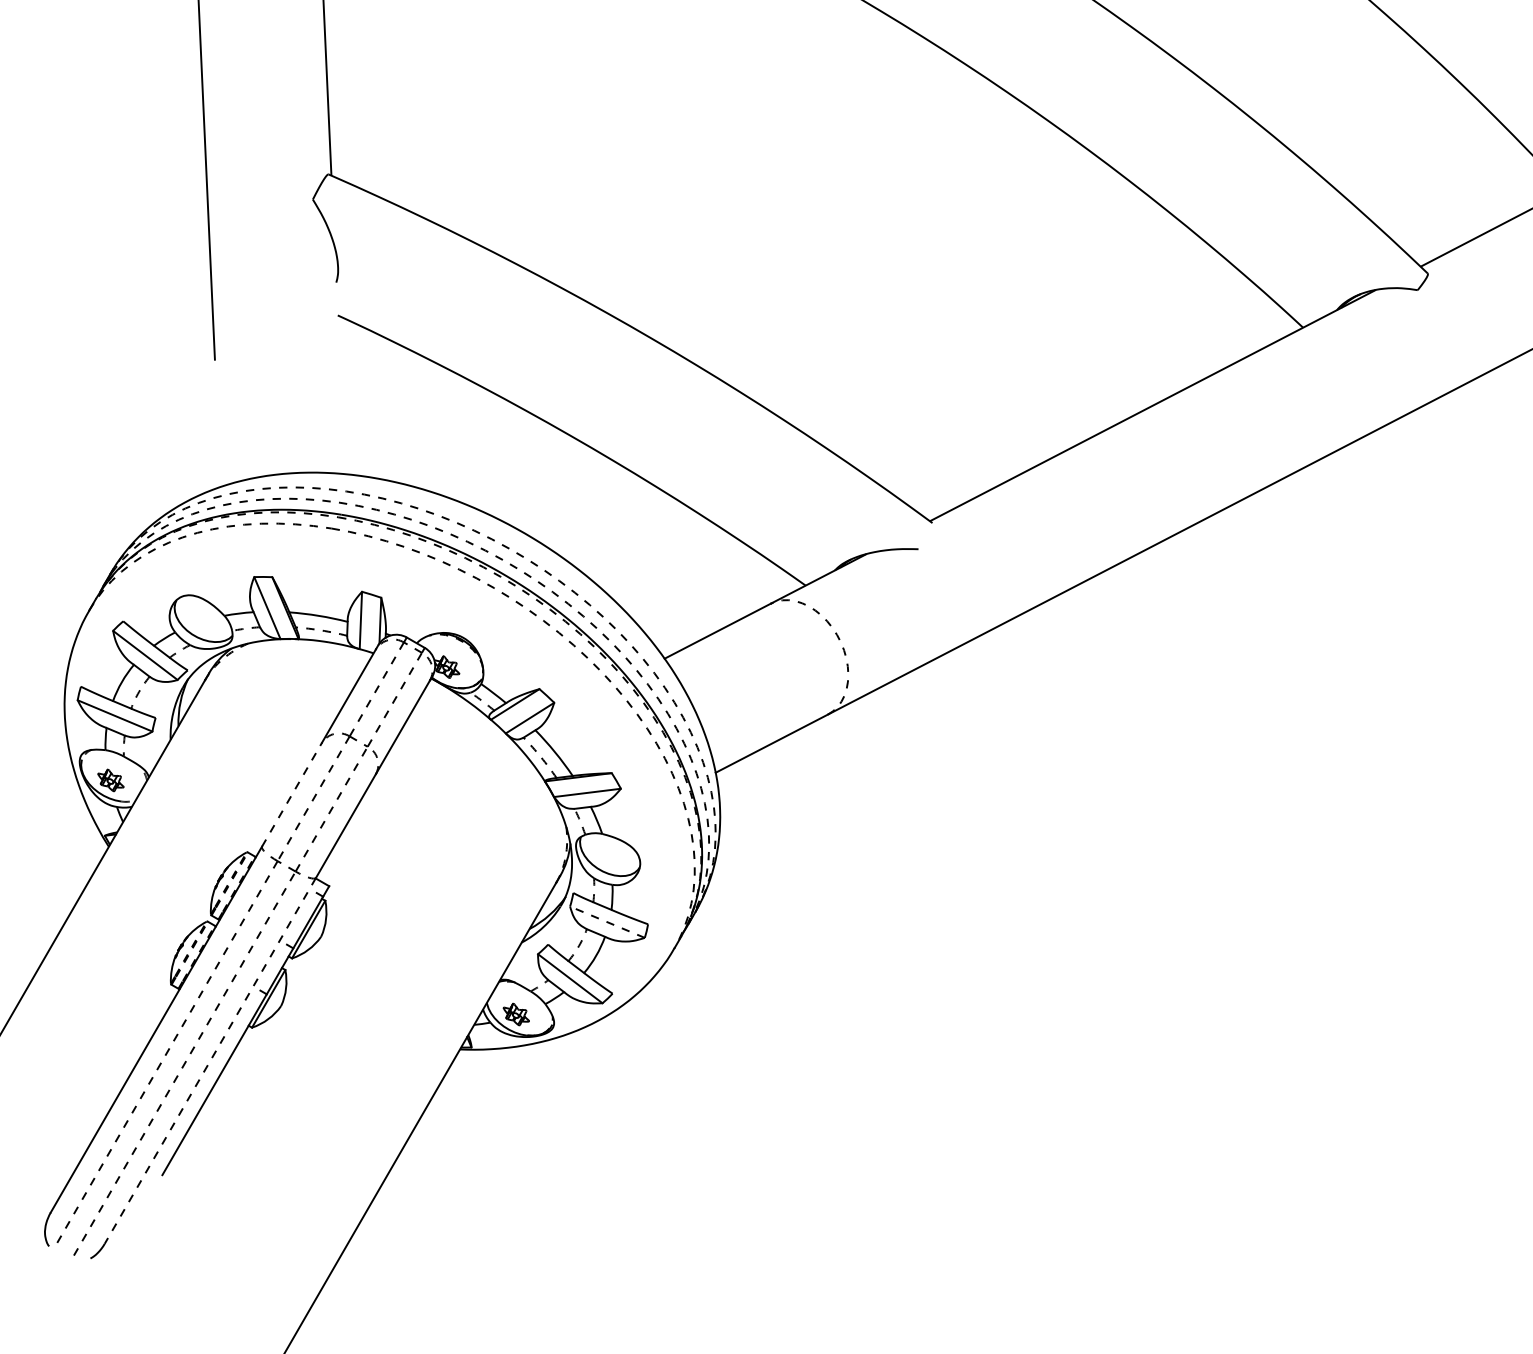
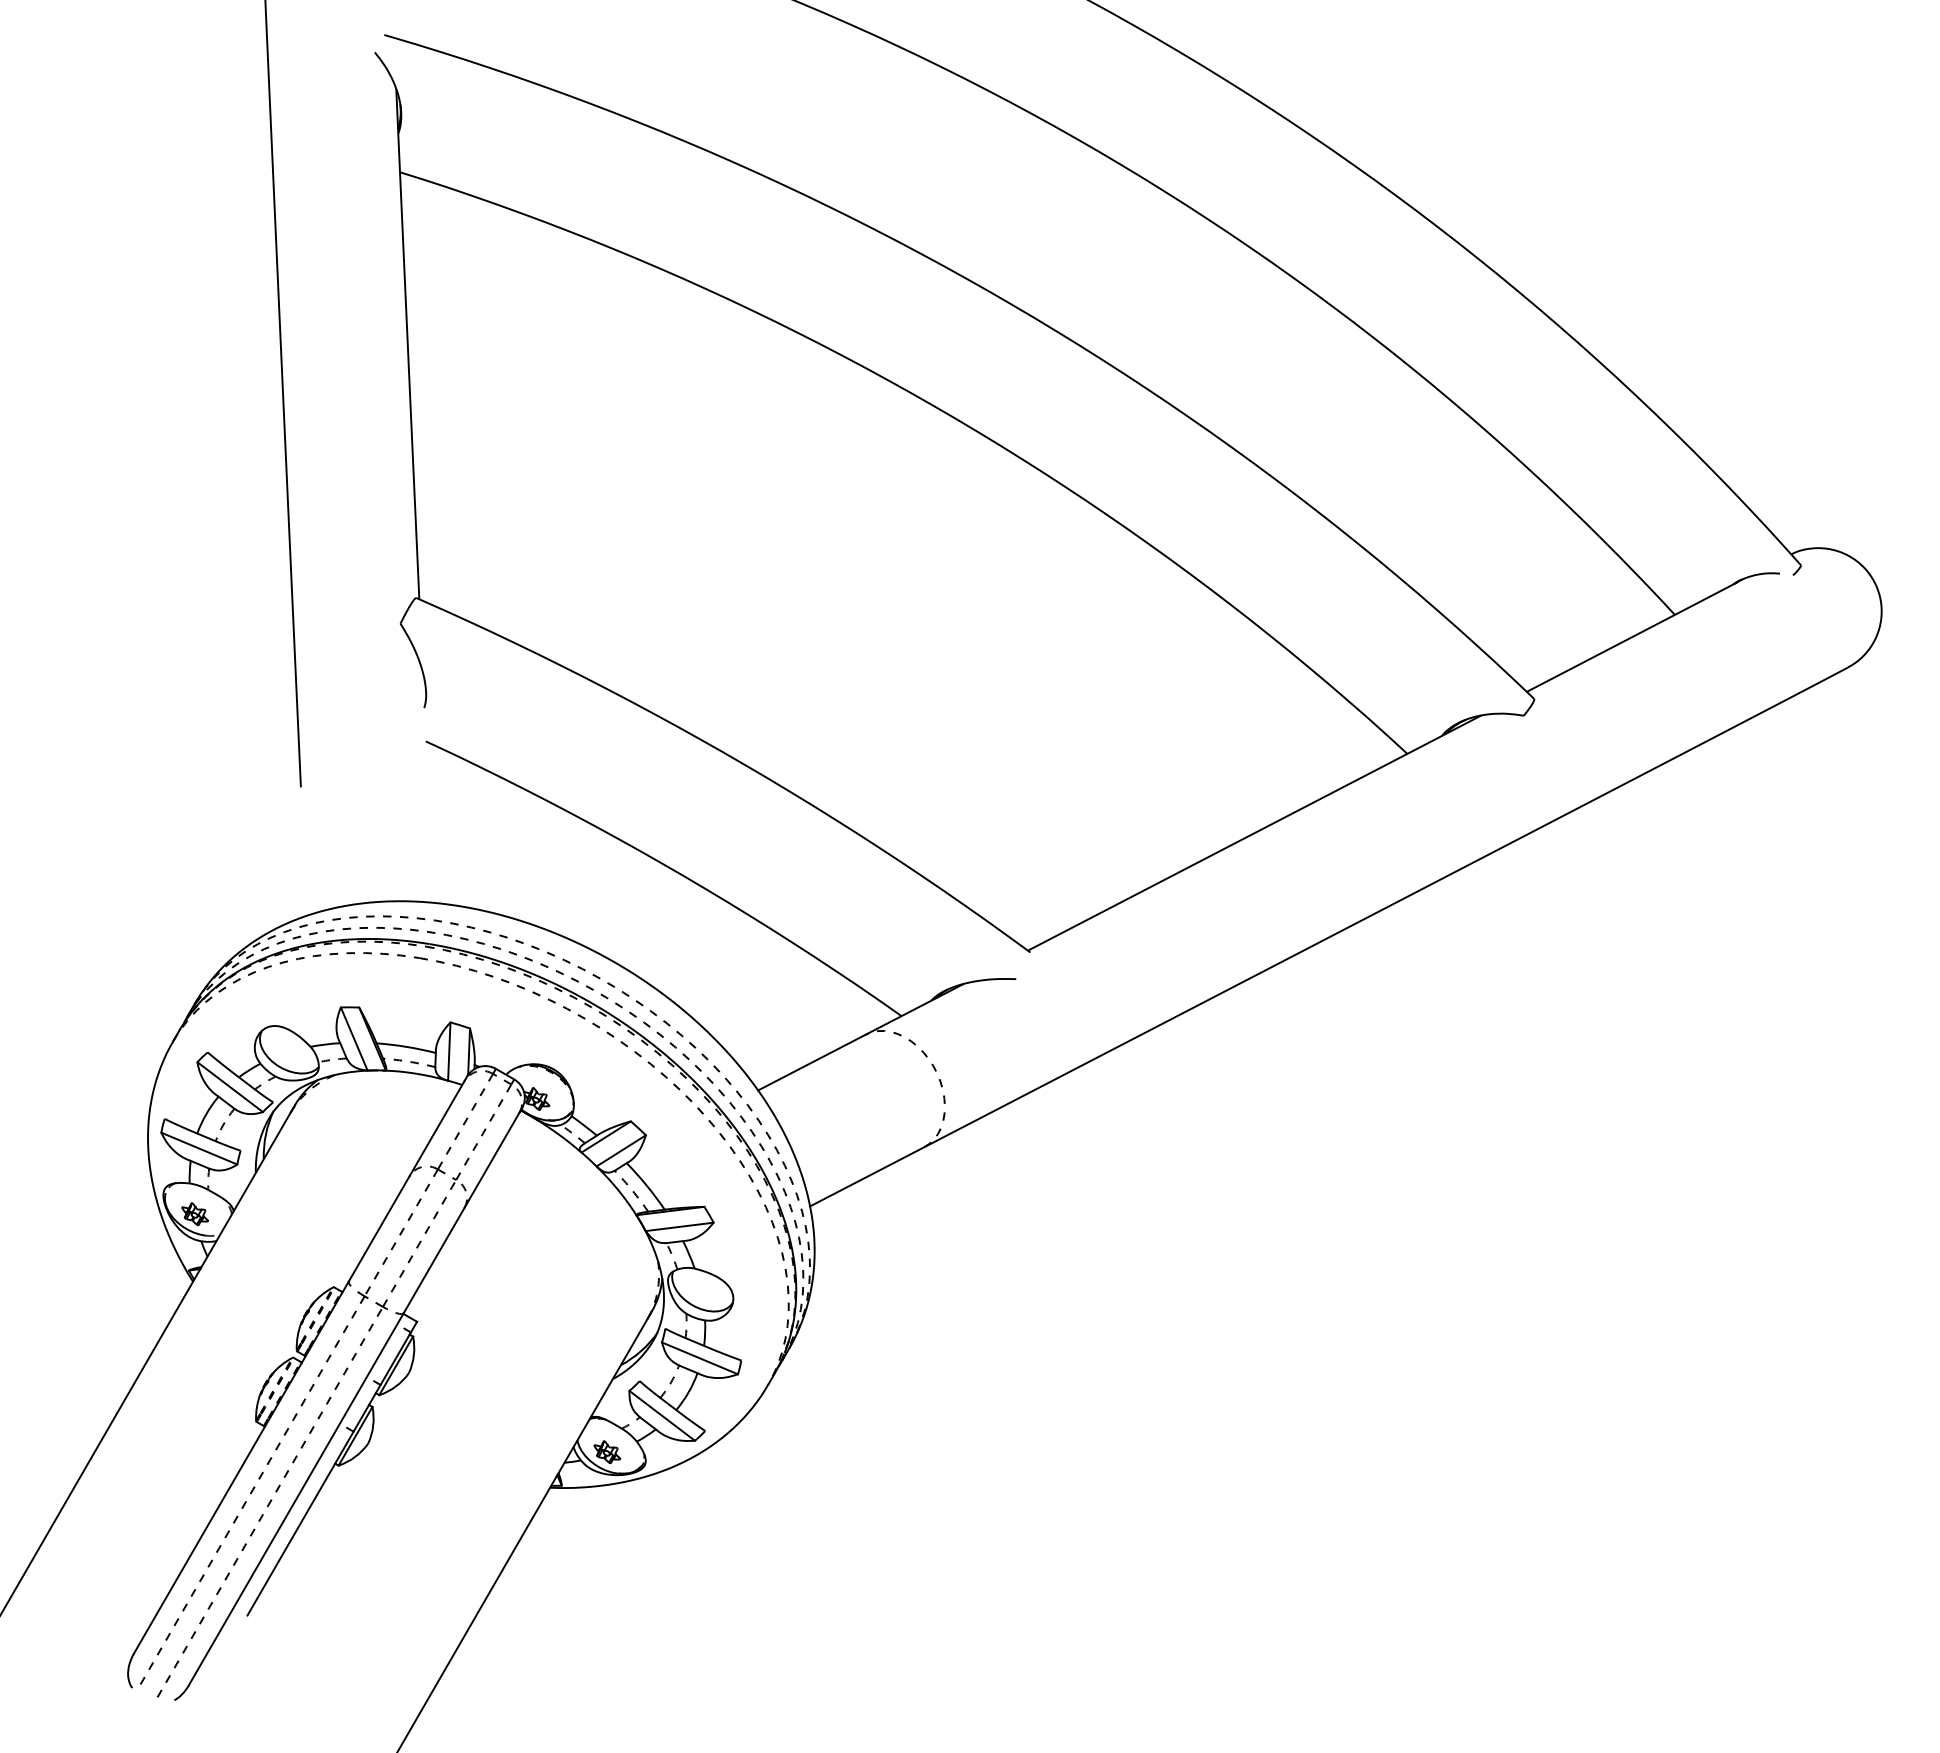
line: (292, 794) -> (379, 1228), dashed -> solid
line: (606, 922) -> (699, 1358), dashed -> solid
line: (210, 1061) -> (296, 1499), dashed -> solid

